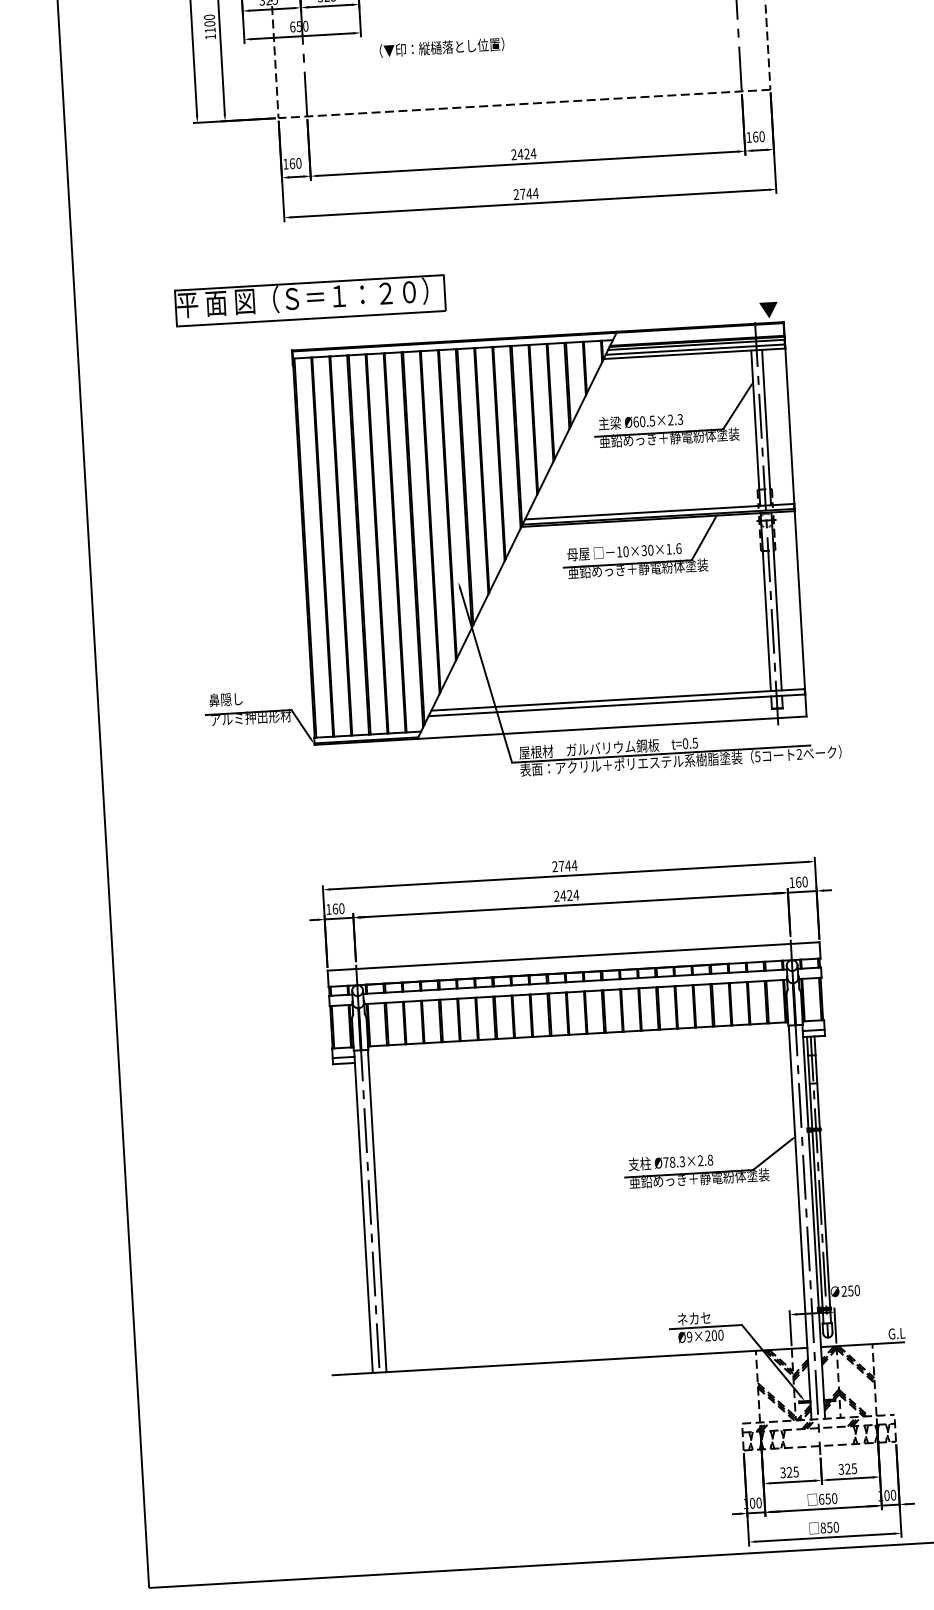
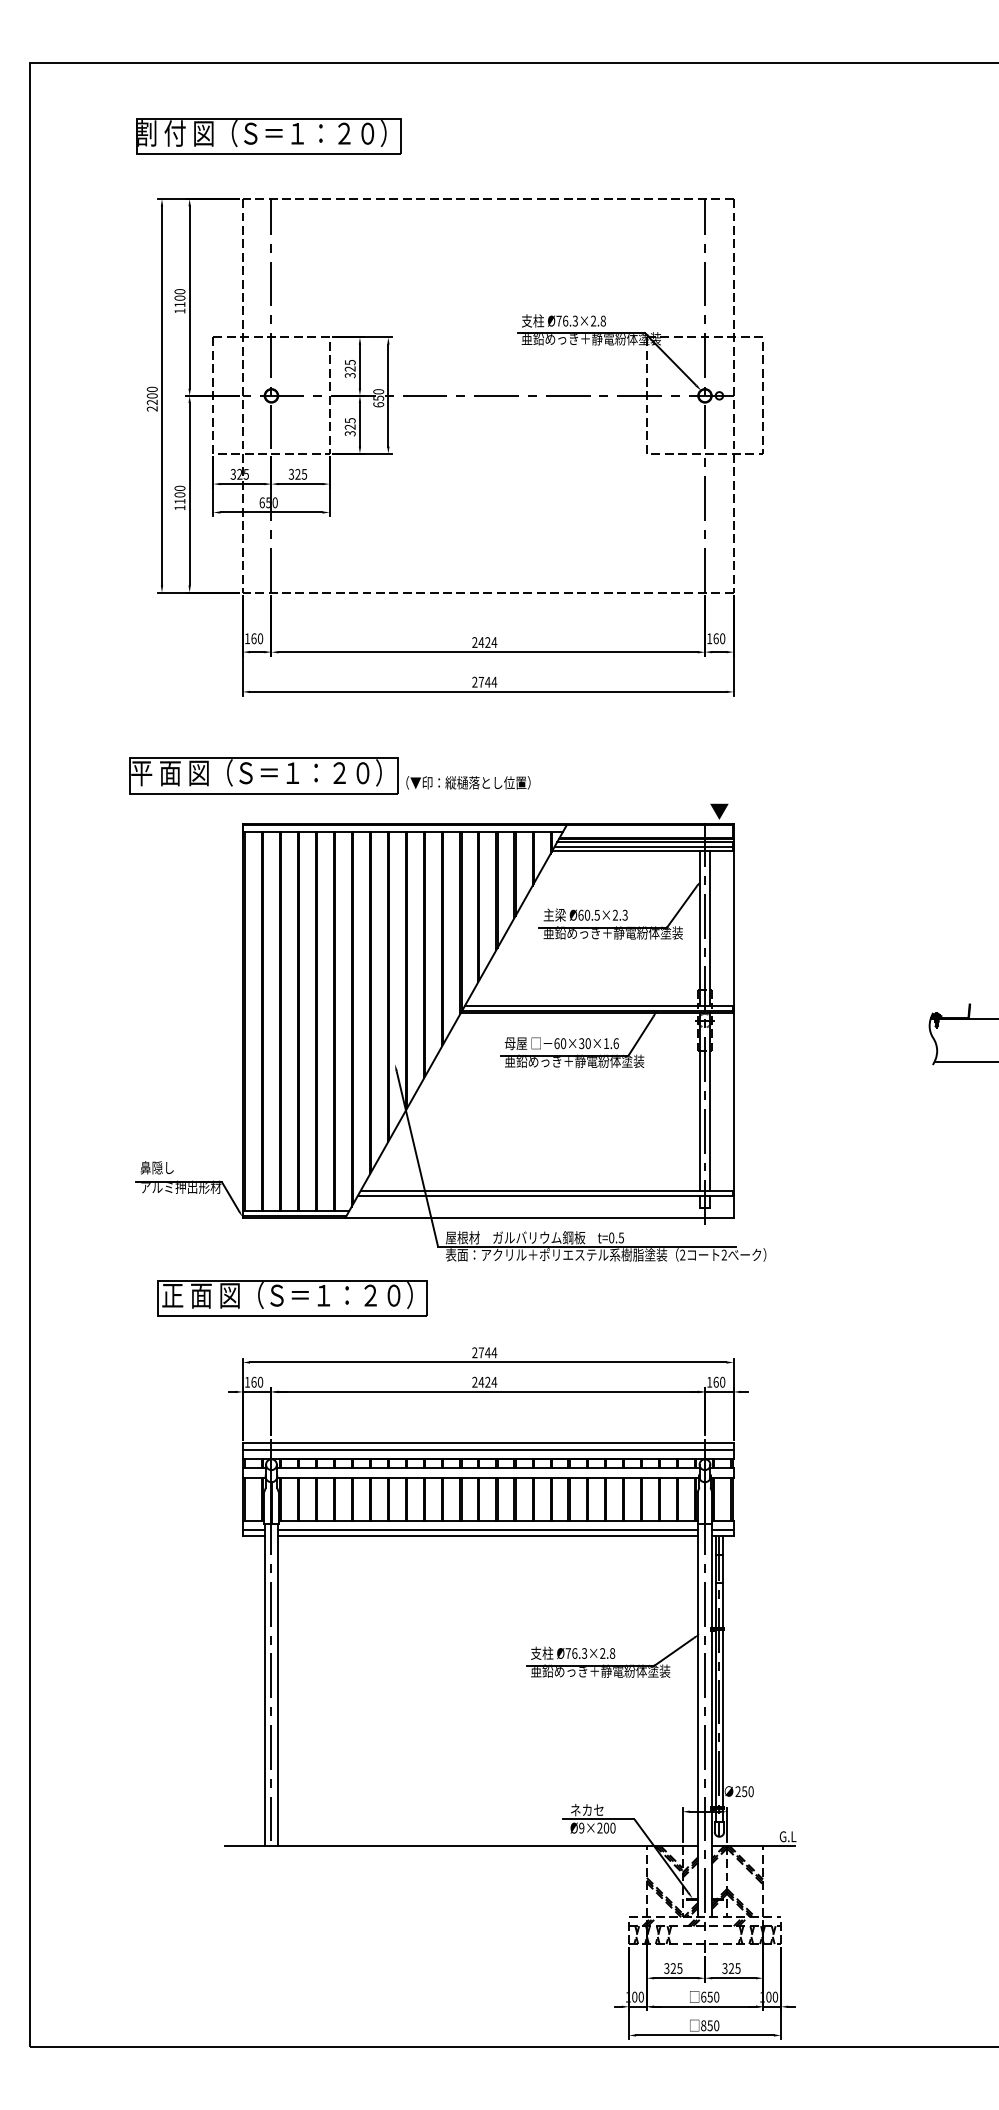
text: (442, 47) -> (468, 782), moved
text: (618, 551) -> (556, 1043), 10×30×1.6 -> 60×30×1.6
text: (757, 756) -> (682, 1254), 5 -> 2
part: (369, 822) -> (292, 1298), added
line: (573, 962) -> (487, 1449), added
line: (578, 1044) -> (488, 1530), added
line: (579, 1050) -> (488, 1536), added
text: (672, 1162) -> (574, 1653), Ø78.3×2.8 -> Ø76.3×2.8

